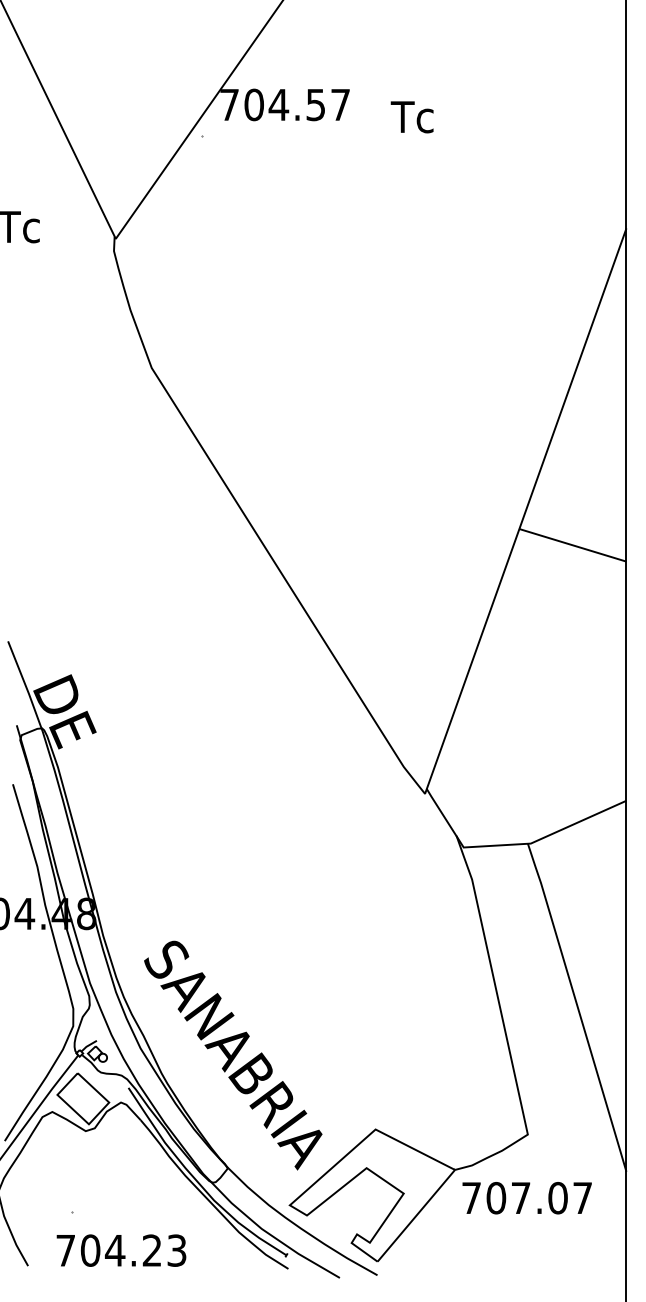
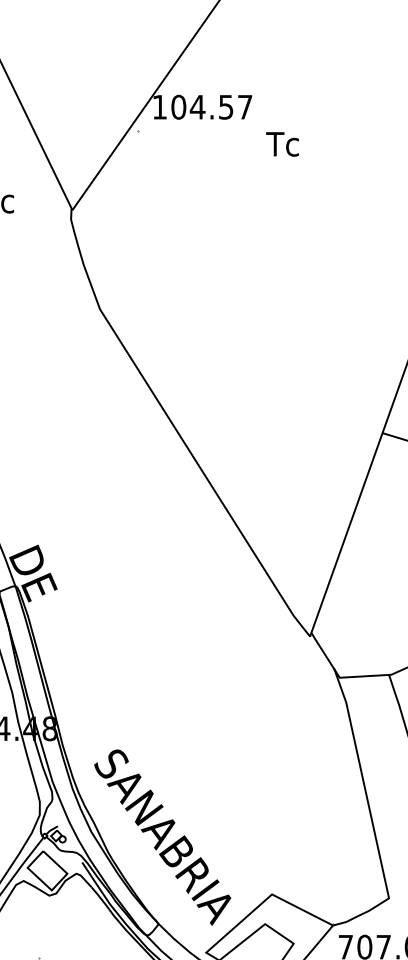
text: (229, 104) -> (159, 106), 704.57 -> 104.57
text: (411, 117) -> (281, 144), moved

